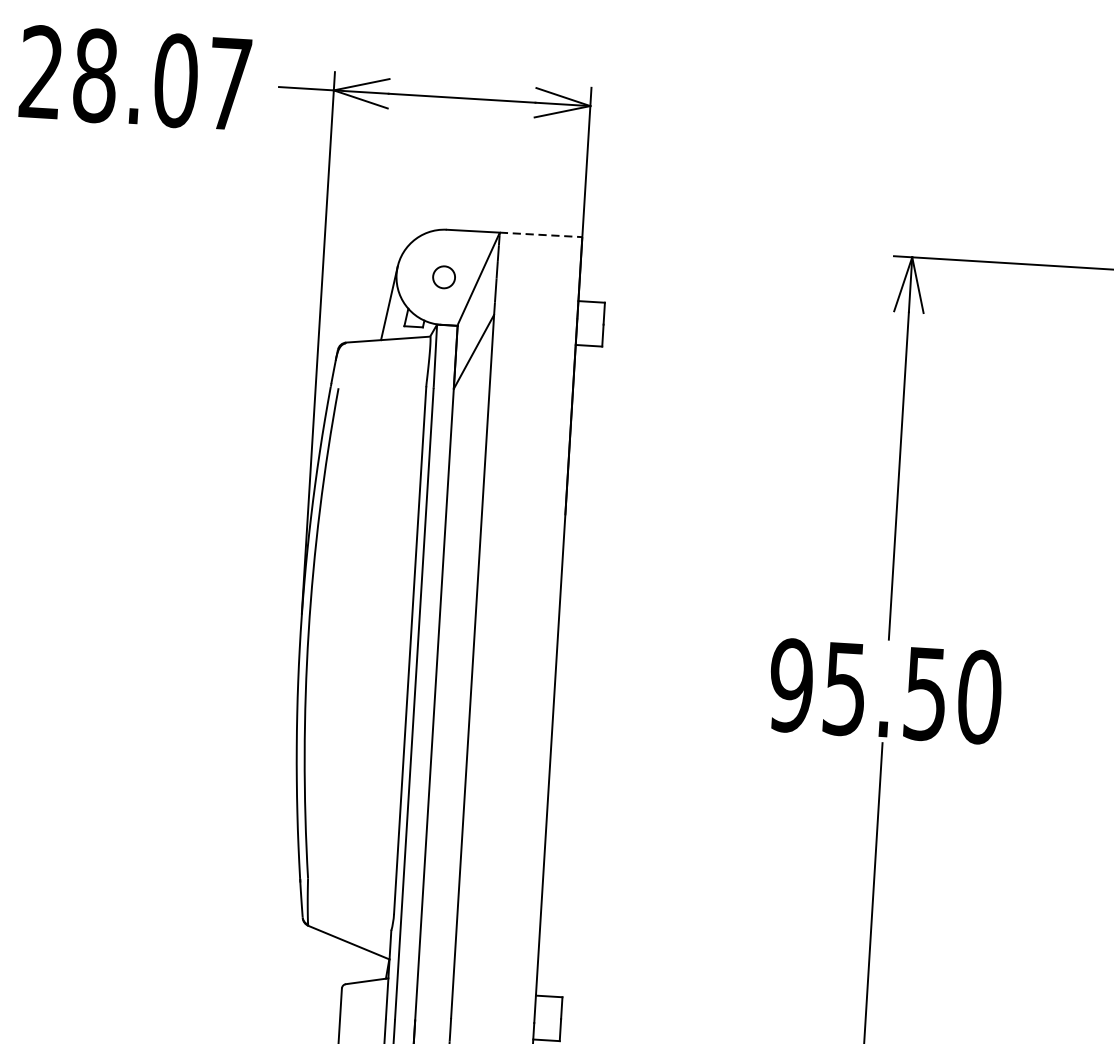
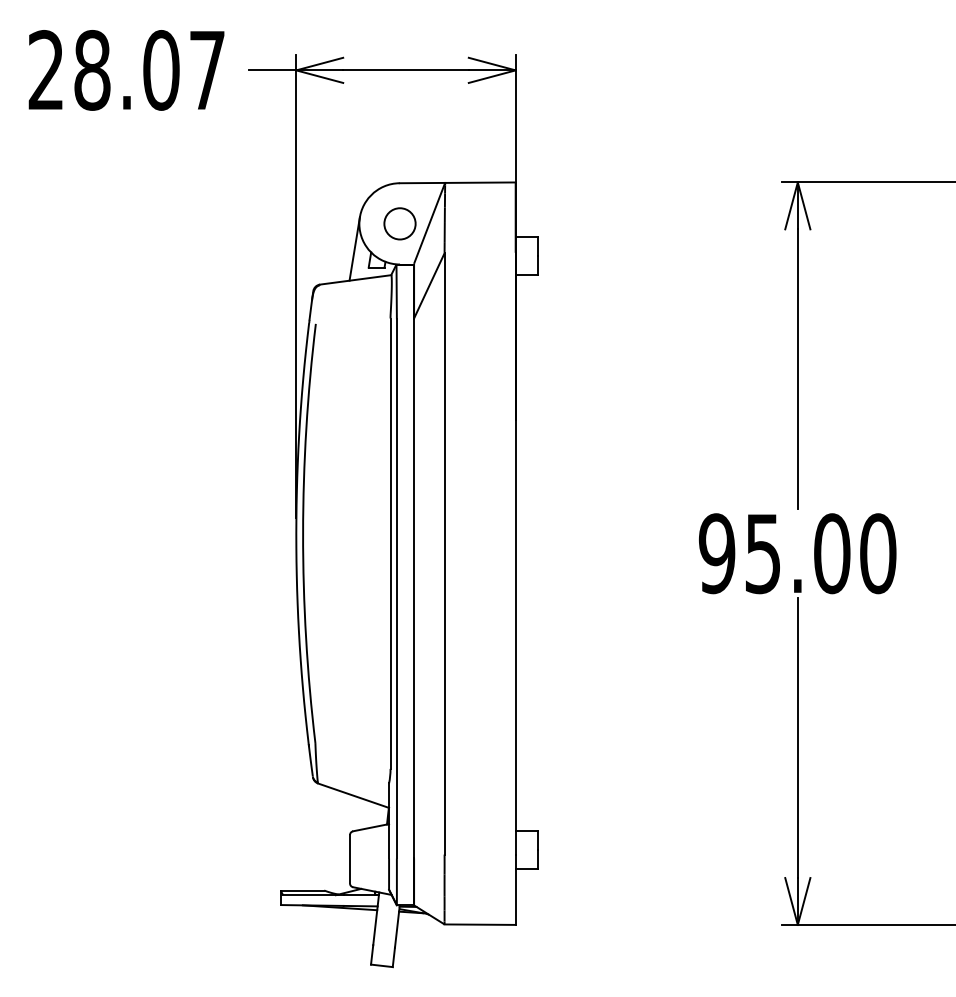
line: (541, 234) -> (480, 182), dashed -> solid
circle: (443, 276) -> (399, 223), size x1.67
text: (926, 693) -> (832, 553), 95.50 -> 95.00

